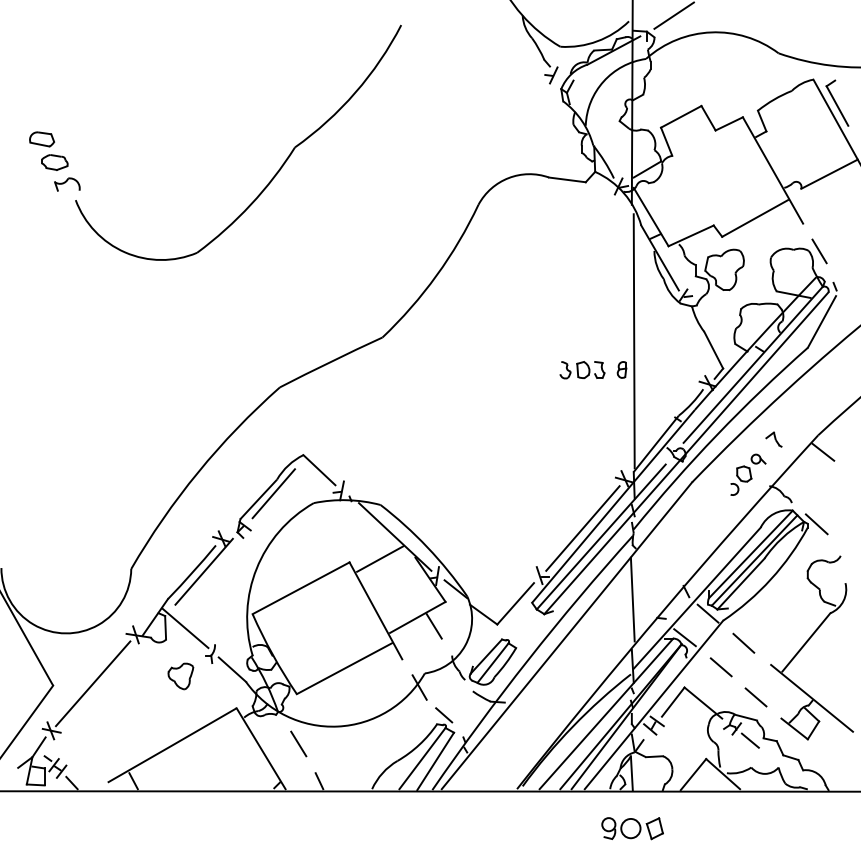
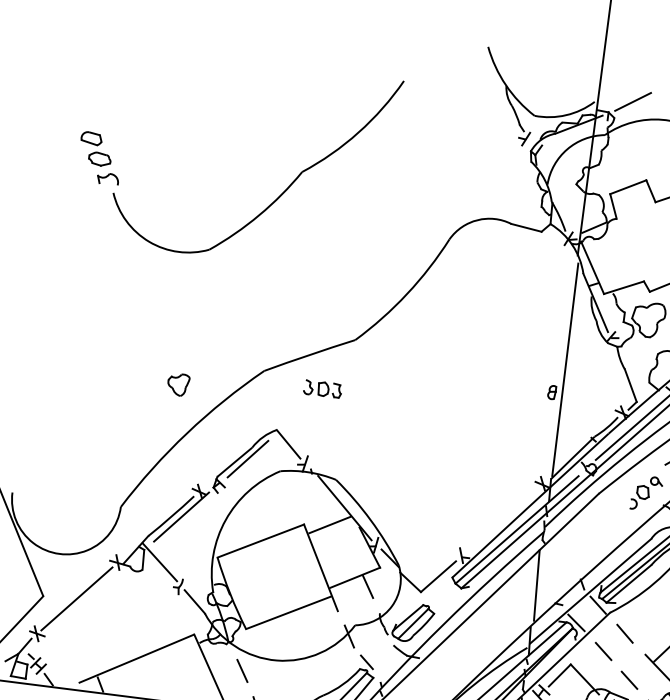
part: (582, 370) -> (322, 389), moved
line: (582, 528) -> (502, 520), removed
part: (180, 676) -> (178, 384), moved

